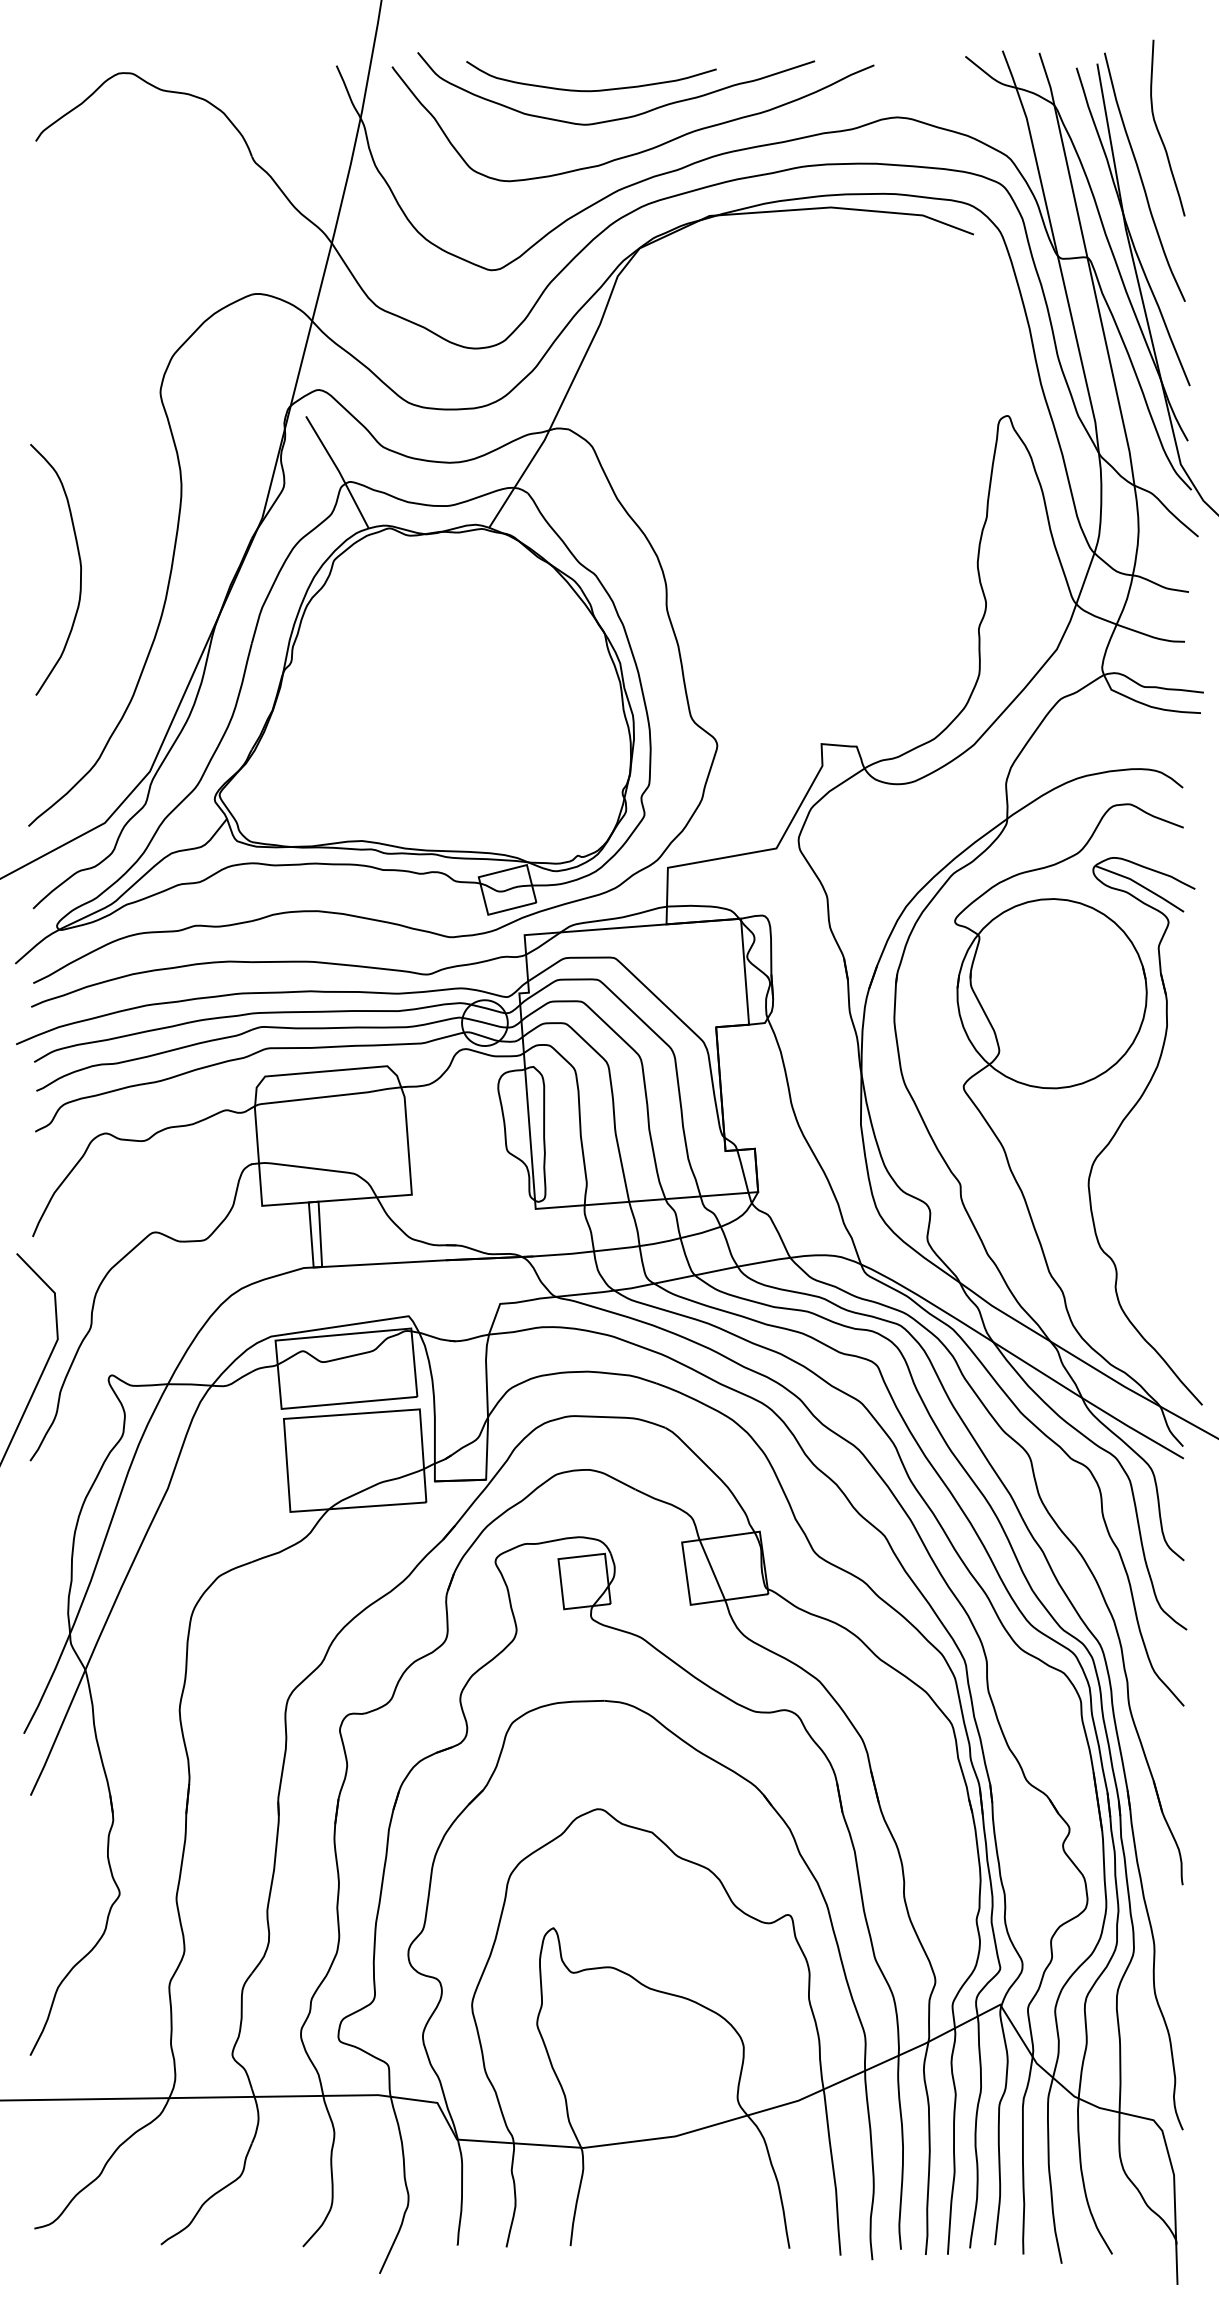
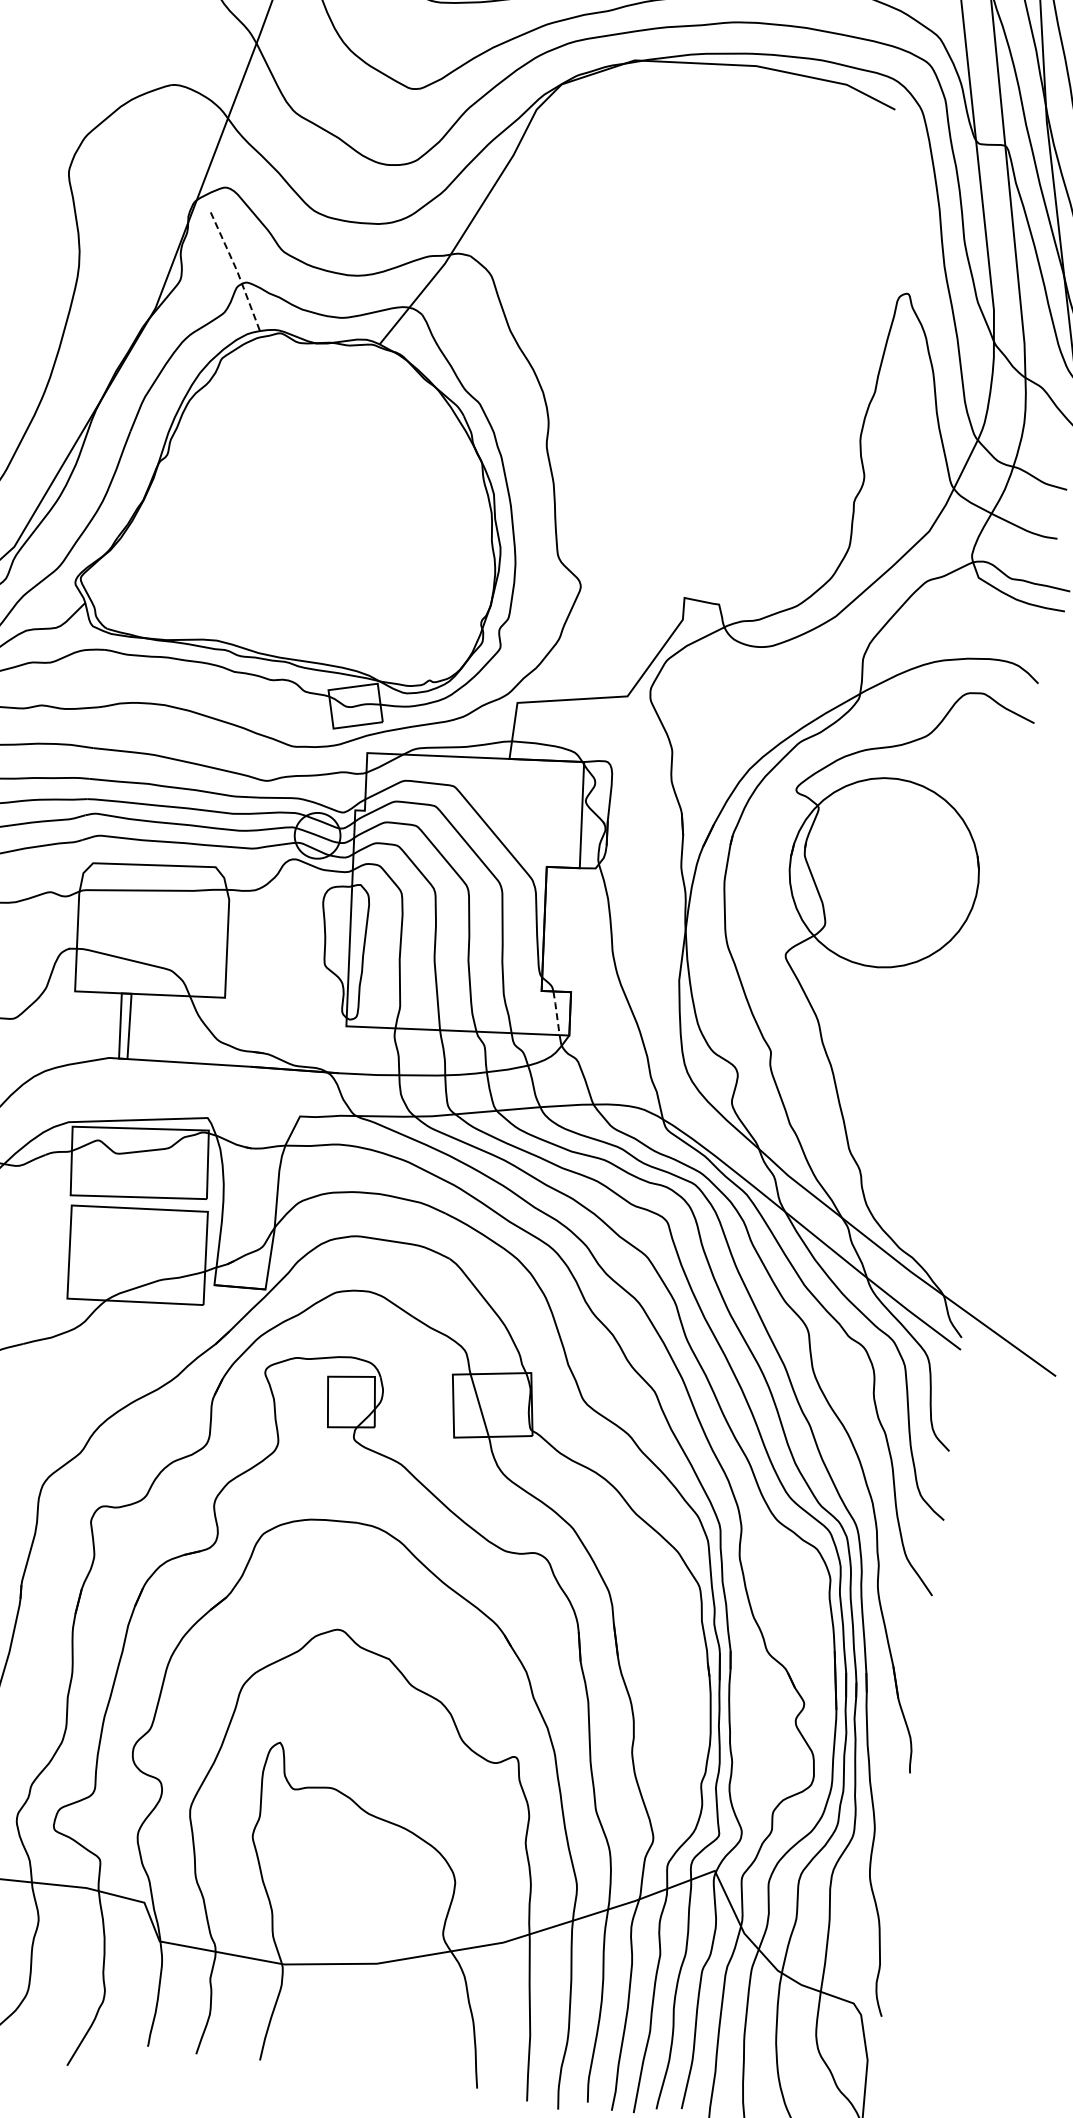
line: (339, 471) -> (237, 271), solid -> dashed
part: (1125, 1119) -> (942, 1006), removed
line: (742, 1170) -> (556, 1012), solid -> dashed

